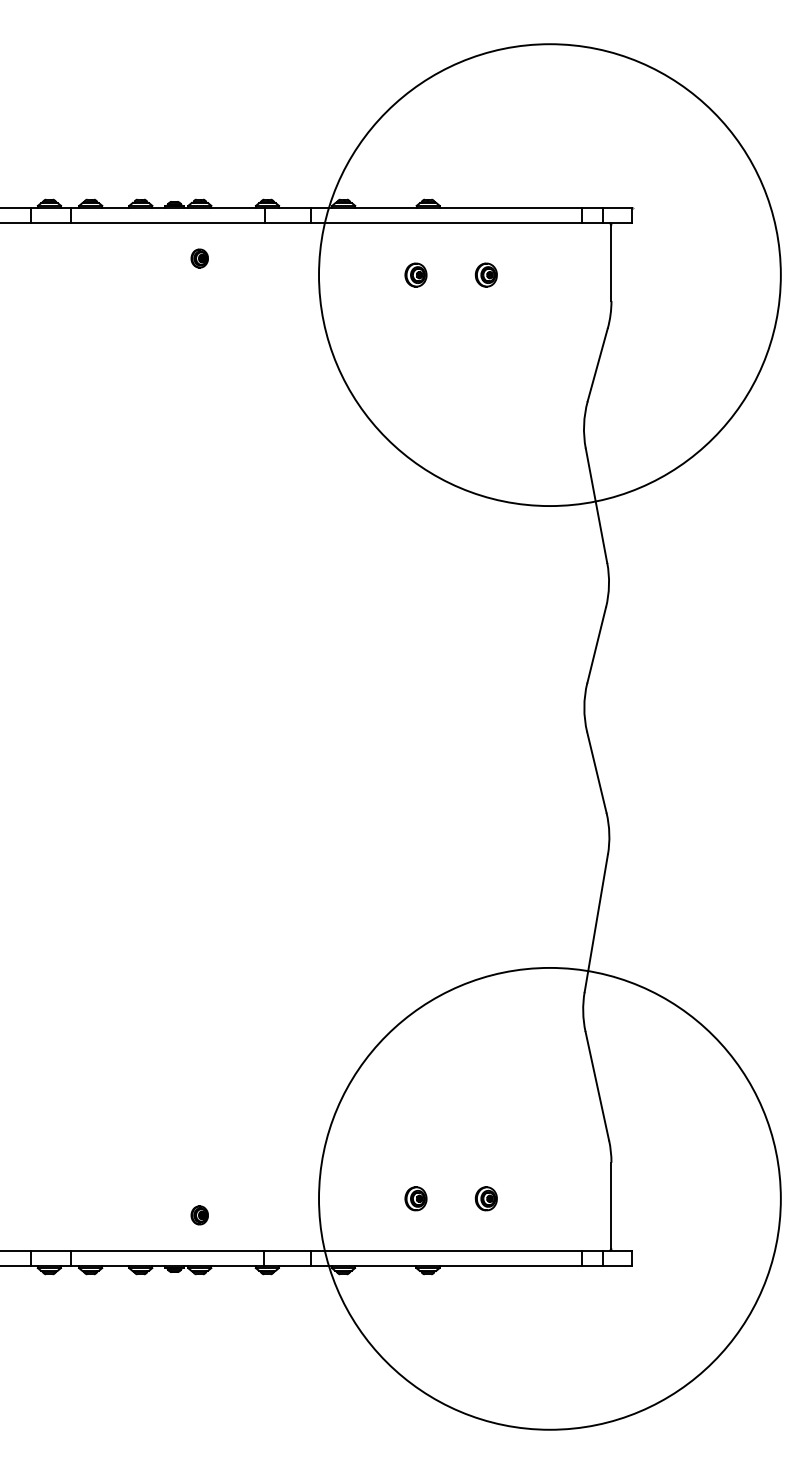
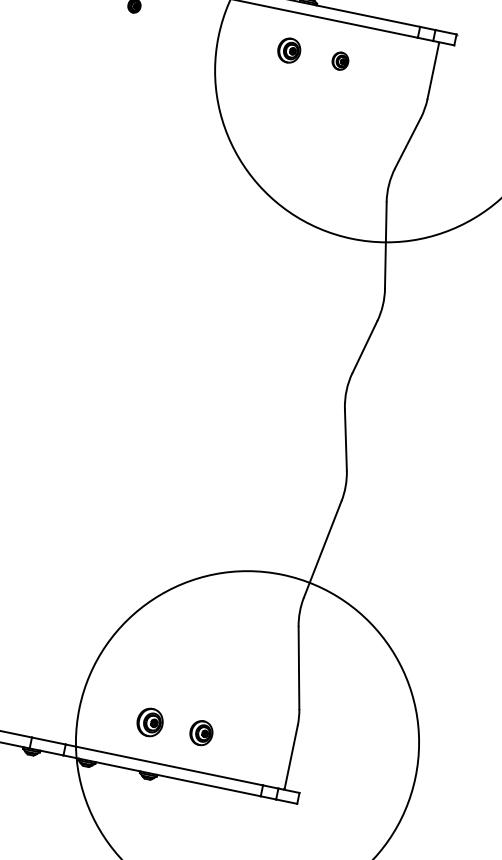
part: (415, 274) -> (288, 50), size x1.4
part: (415, 1198) -> (149, 722), size x1.6
part: (485, 1198) -> (200, 732), size x1.4

